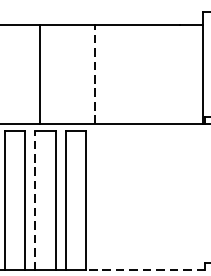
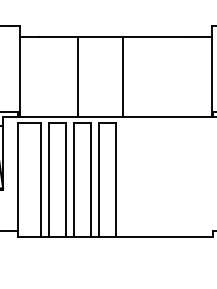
line: (94, 73) -> (122, 76), dashed -> solid
line: (34, 199) -> (73, 179), dashed -> solid
line: (145, 270) -> (164, 237), dashed -> solid

